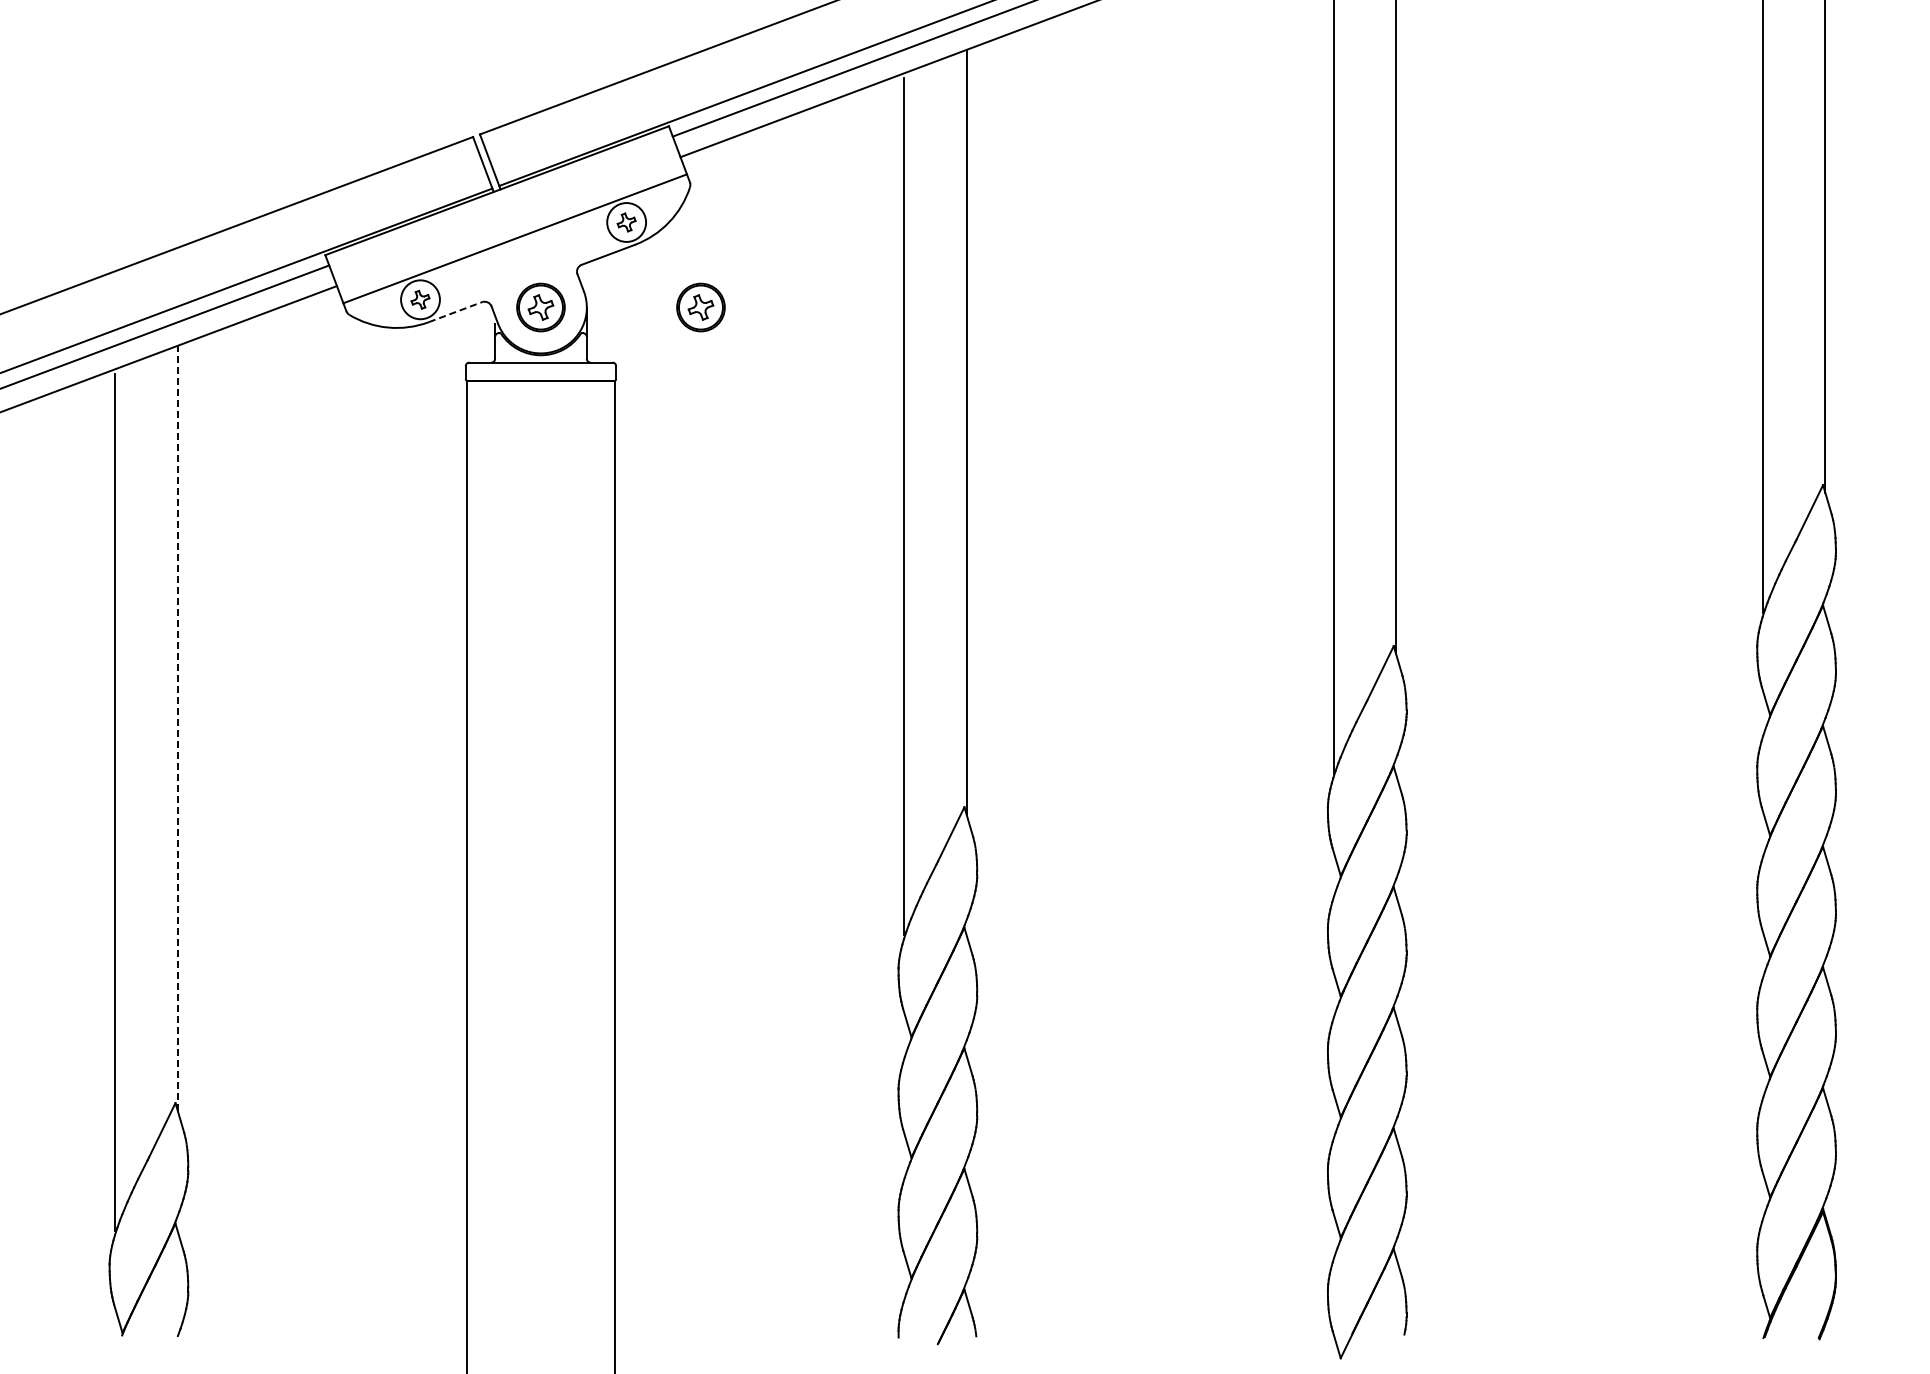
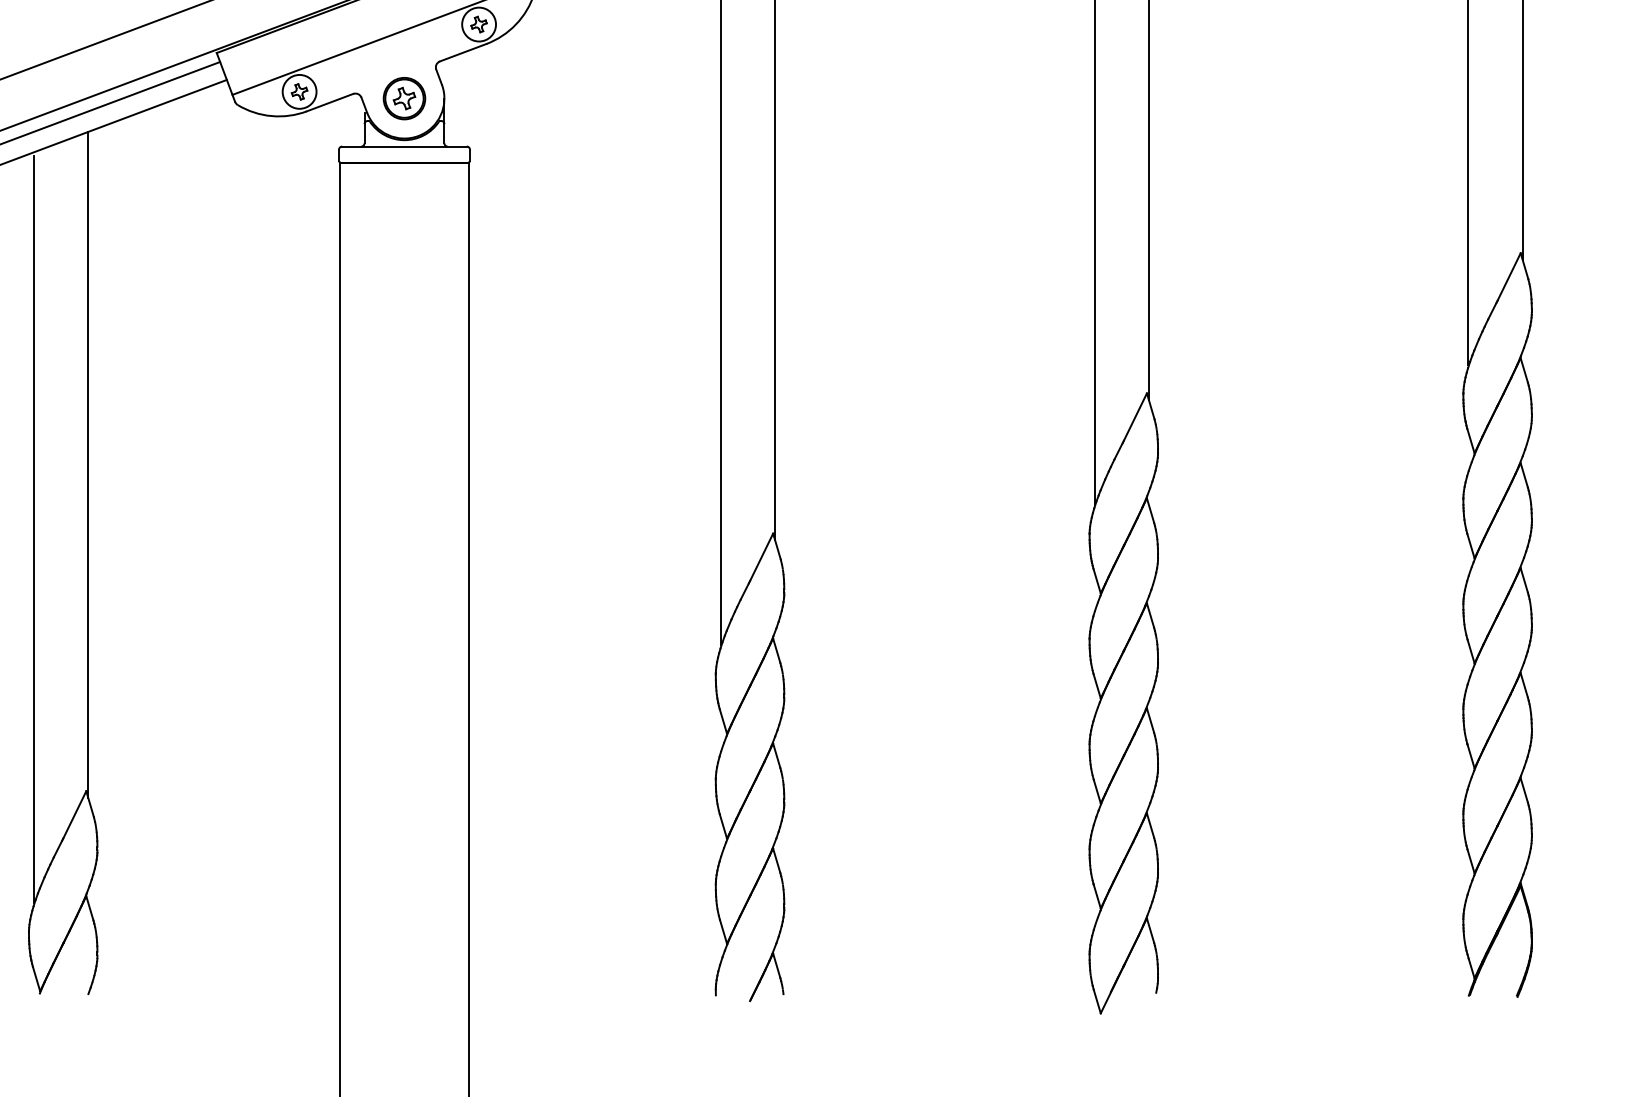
part: (700, 307) -> (543, 98), removed
line: (455, 311) -> (330, 102), dashed -> solid
line: (177, 727) -> (88, 464), dashed -> solid

